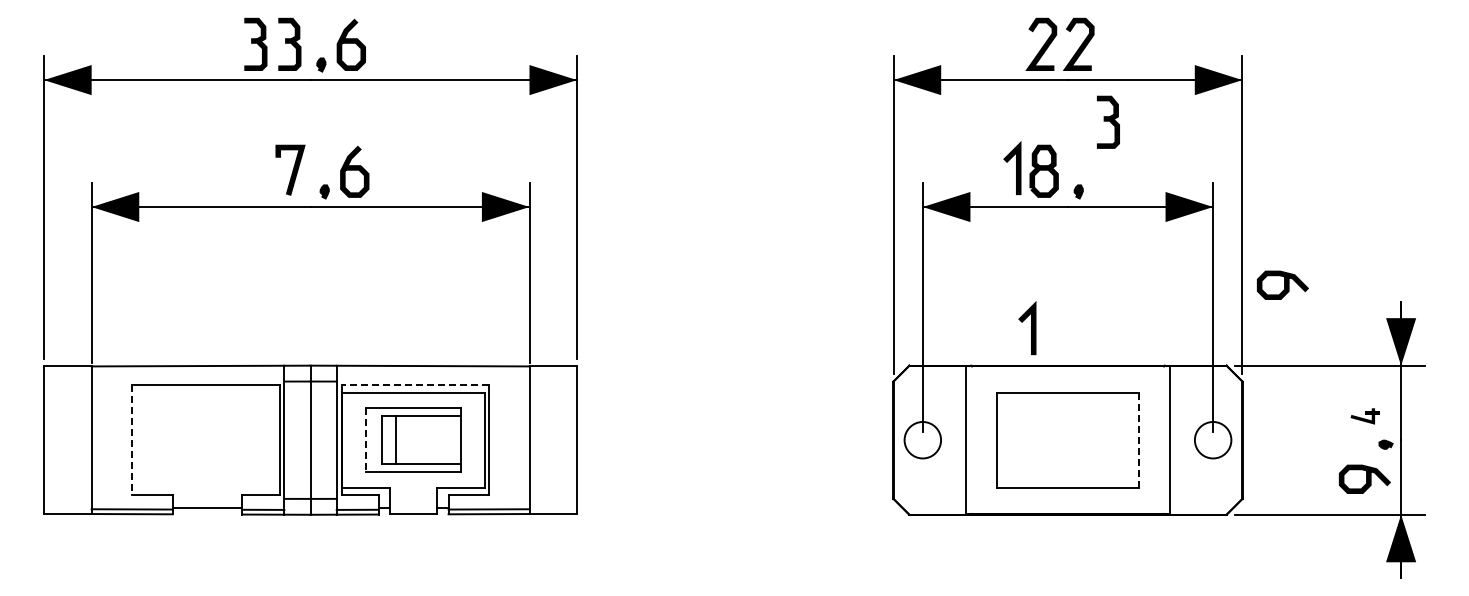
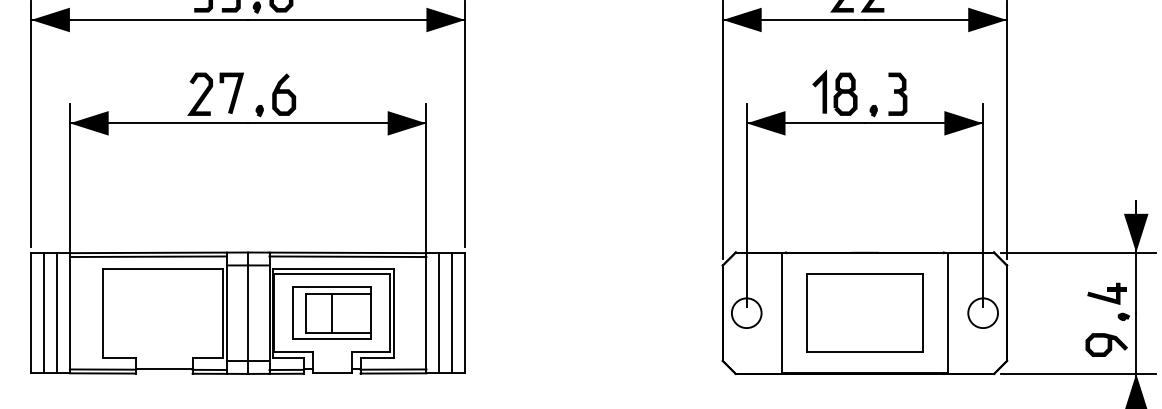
part: (1108, 121) -> (897, 93), moved
curve: (253, 172) -> (201, 95), added
curve: (1284, 284) -> (1041, 186), removed
line: (1031, 328) -> (835, 222), removed
line: (187, 370) -> (147, 256), added
line: (432, 370) -> (347, 256), added
line: (415, 385) -> (333, 268), dashed -> solid
part: (1364, 416) -> (1106, 293), size x1.67
line: (59, 439) -> (43, 312), added
line: (75, 439) -> (56, 312), added
line: (545, 439) -> (439, 312), added
line: (561, 439) -> (452, 312), added
line: (132, 440) -> (103, 313), dashed -> solid
line: (366, 440) -> (293, 313), dashed -> solid
line: (395, 440) -> (331, 313), moved
line: (1139, 440) -> (923, 313), dashed -> solid

